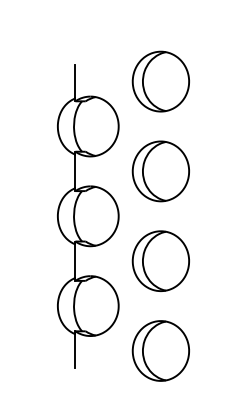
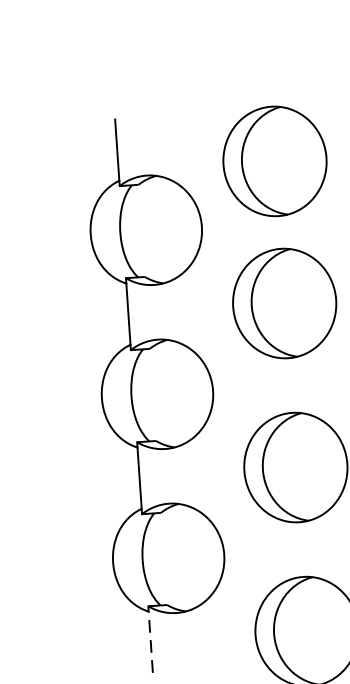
part: (160, 81) -> (274, 161), moved
line: (75, 351) -> (151, 643), solid -> dashed

